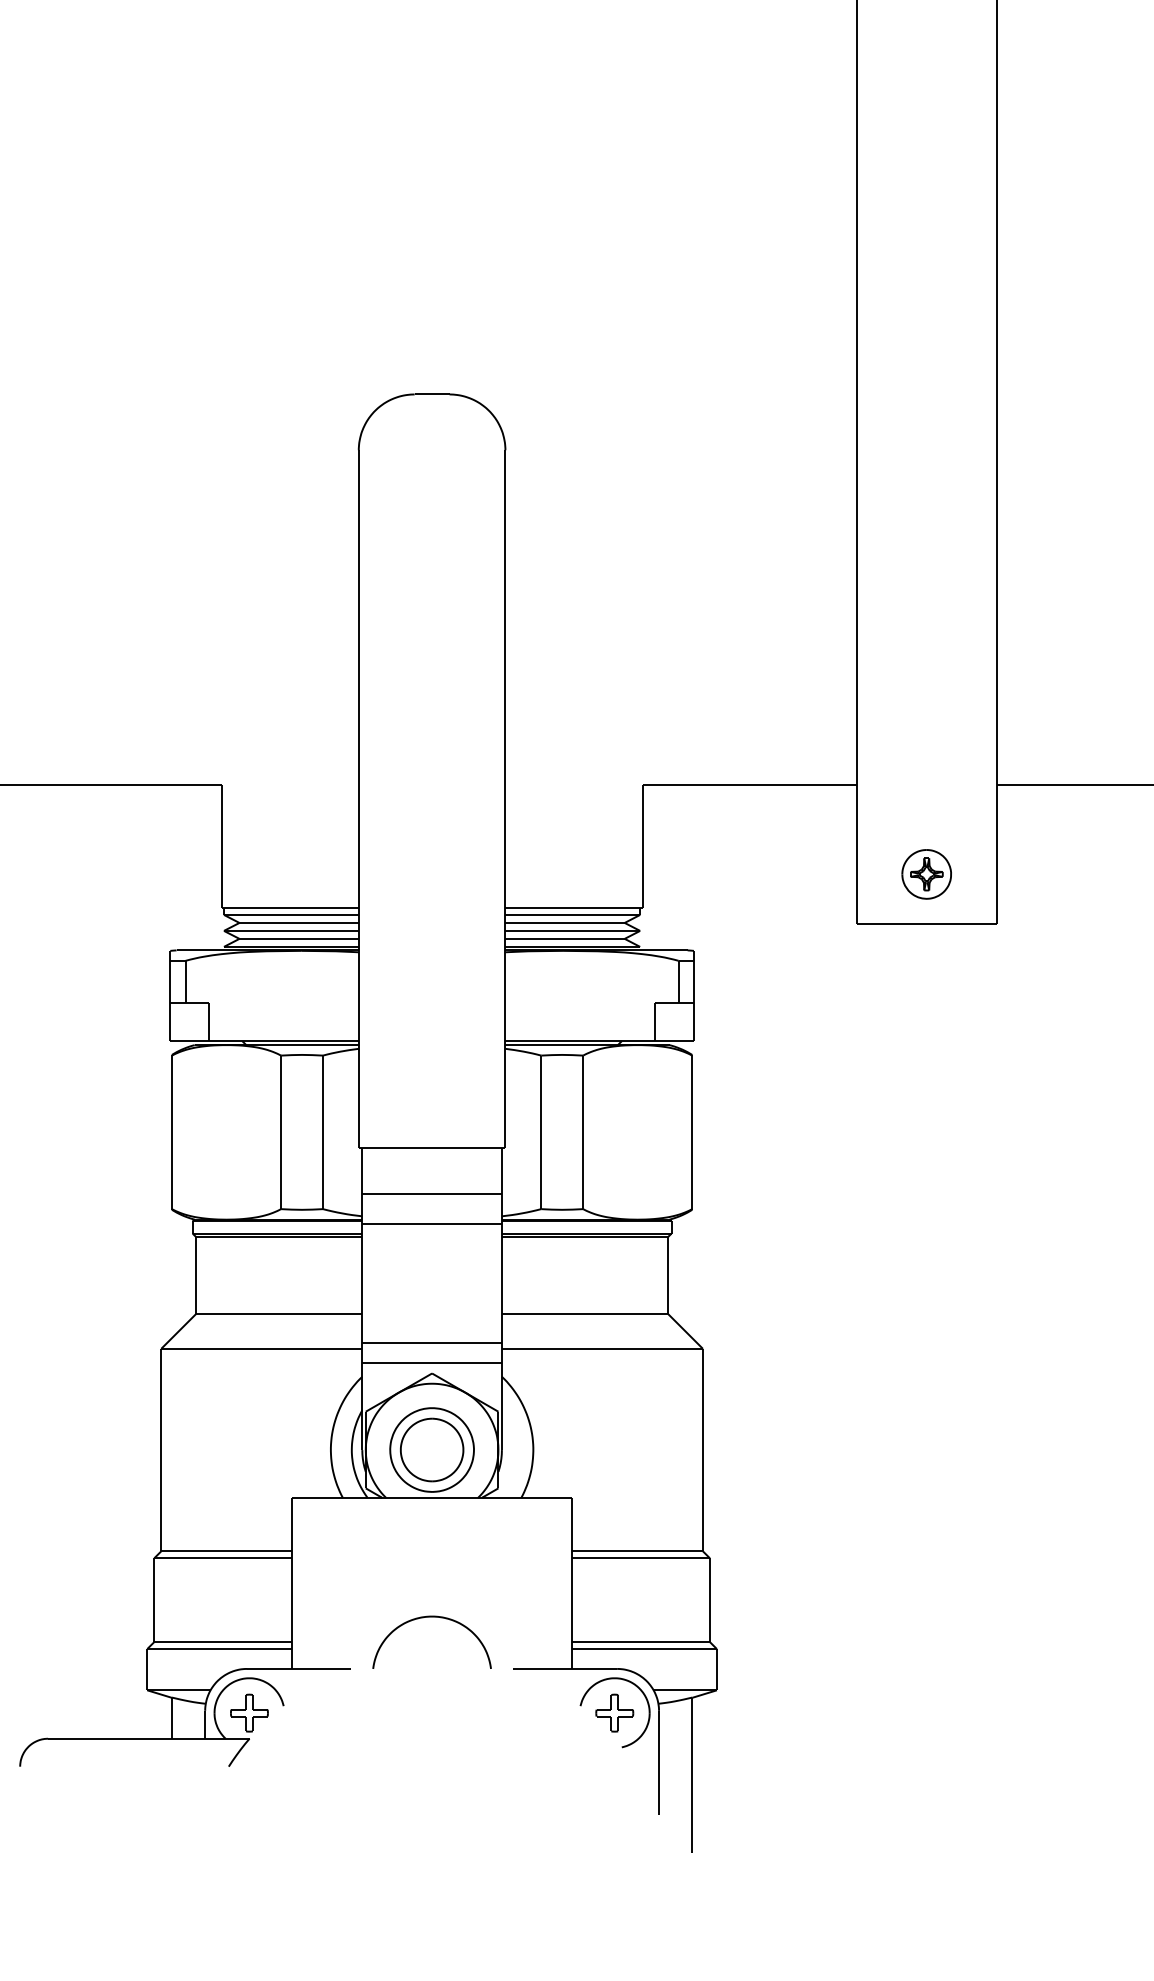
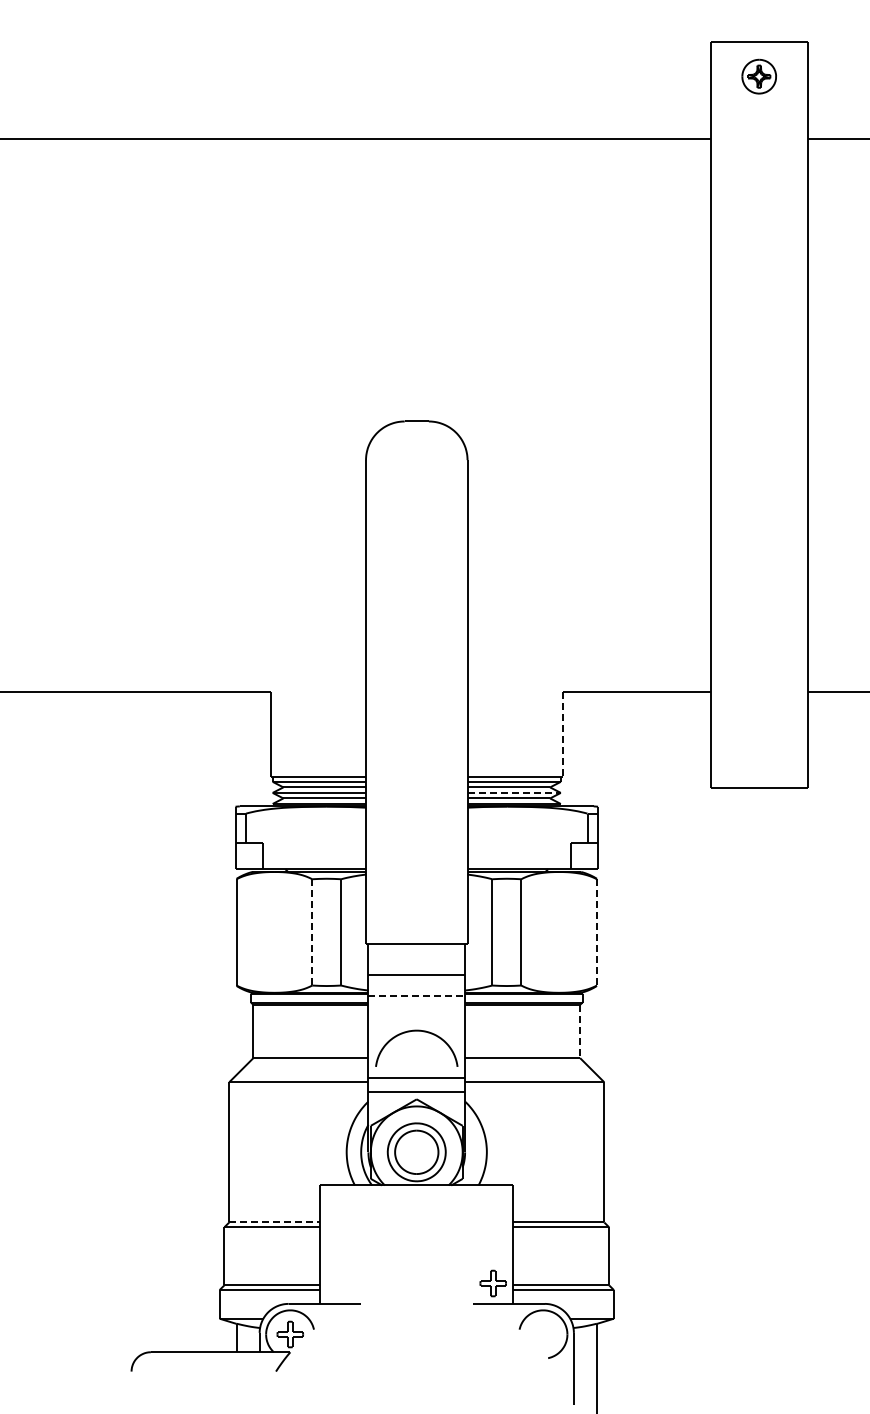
line: (642, 846) -> (562, 734), solid -> dashed
part: (925, 873) -> (758, 753), removed
line: (573, 930) -> (514, 792), solid -> dashed
line: (281, 1132) -> (312, 932), solid -> dashed
line: (691, 1132) -> (596, 932), solid -> dashed
line: (433, 1223) -> (417, 995), solid -> dashed
line: (668, 1275) -> (580, 1031), solid -> dashed
line: (228, 1551) -> (275, 1222), solid -> dashed
curve: (431, 1617) -> (416, 1031), moved
part: (613, 1713) -> (492, 1283), moved

